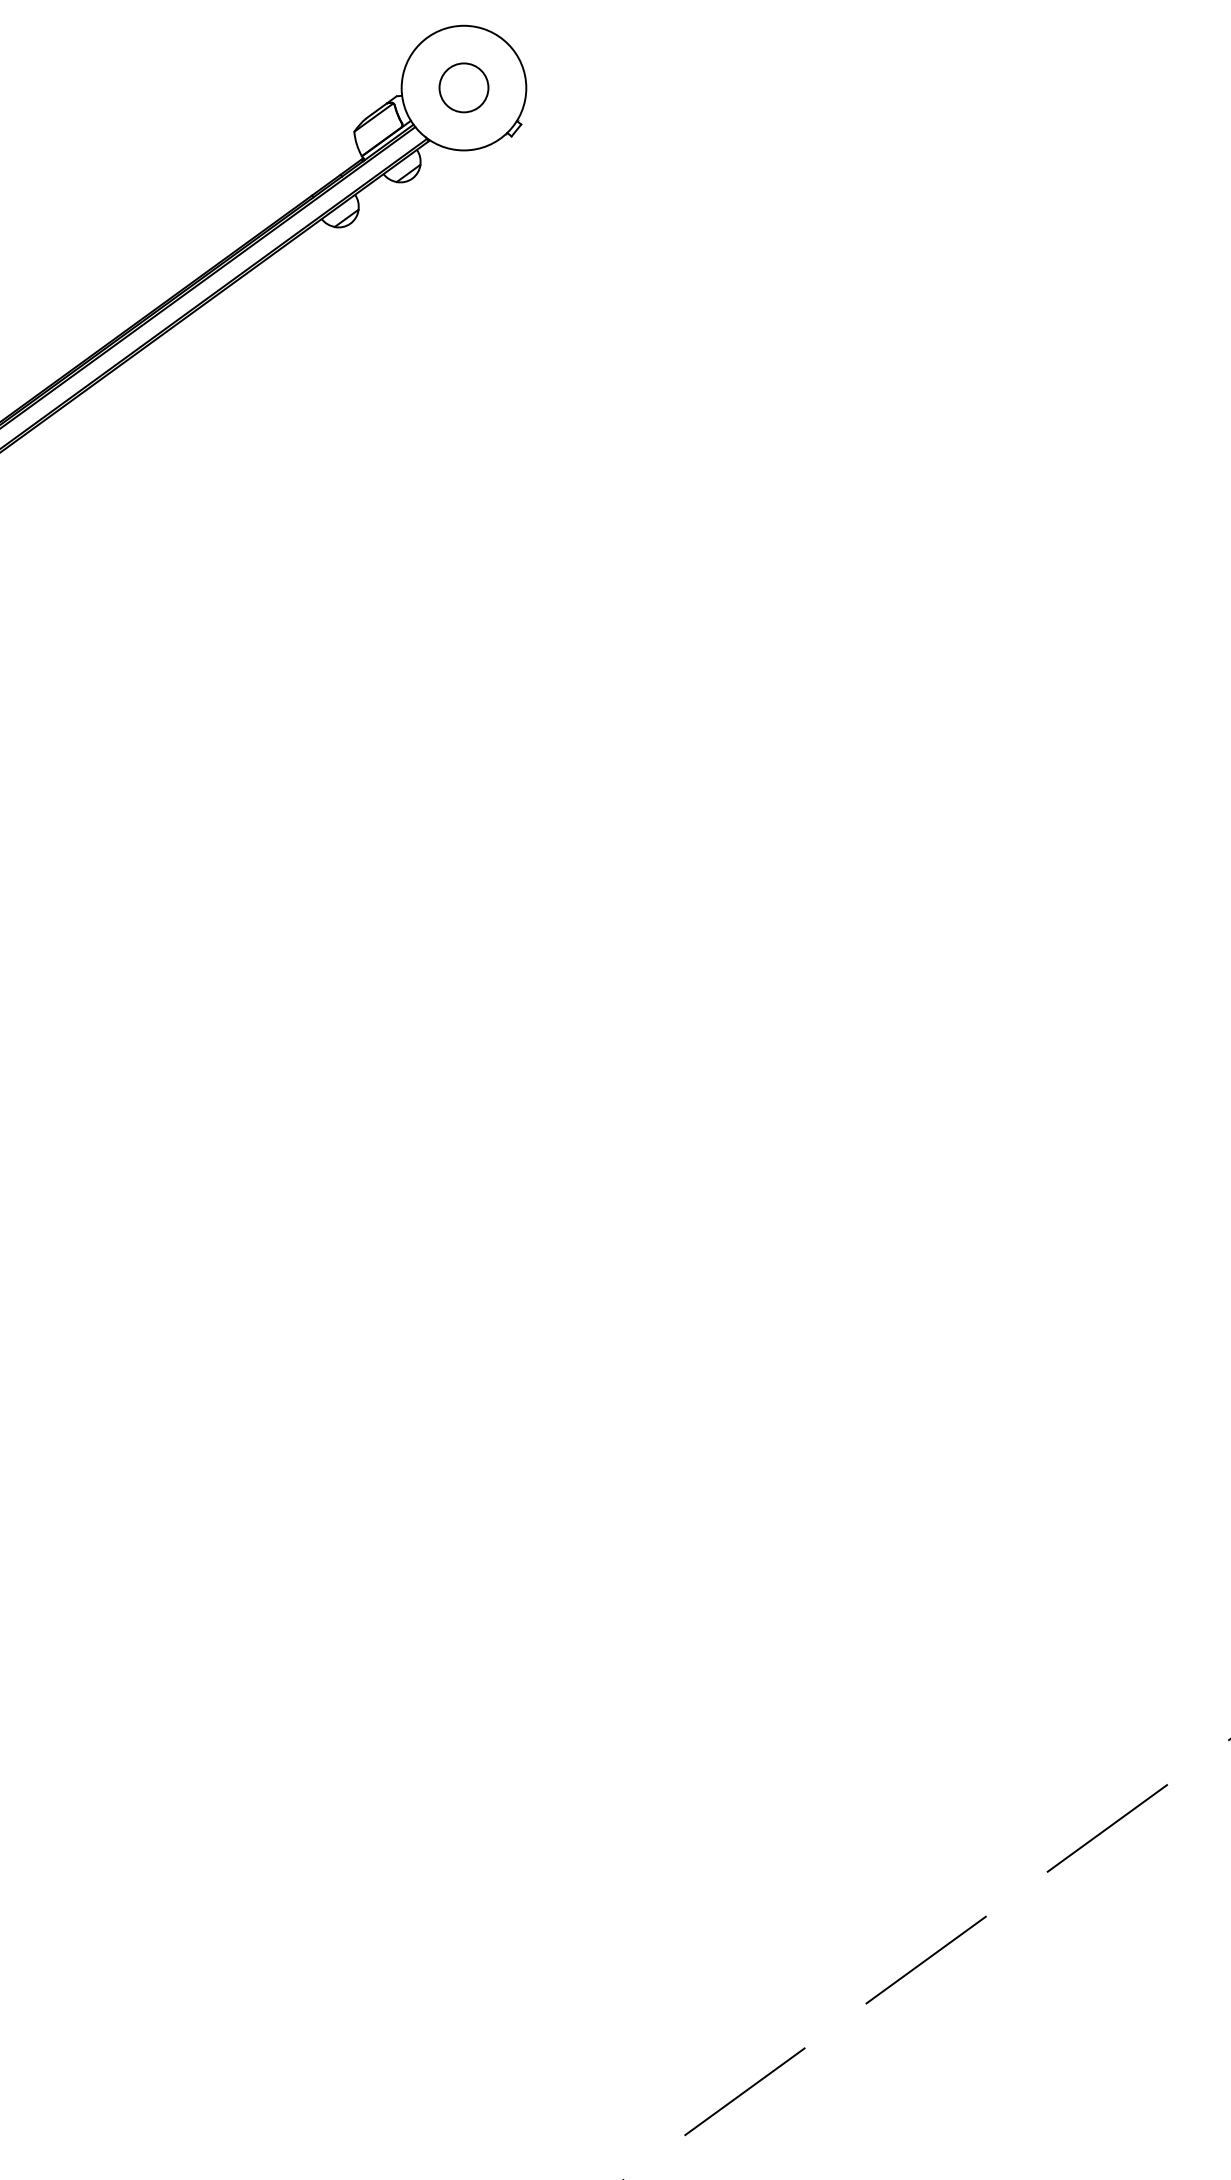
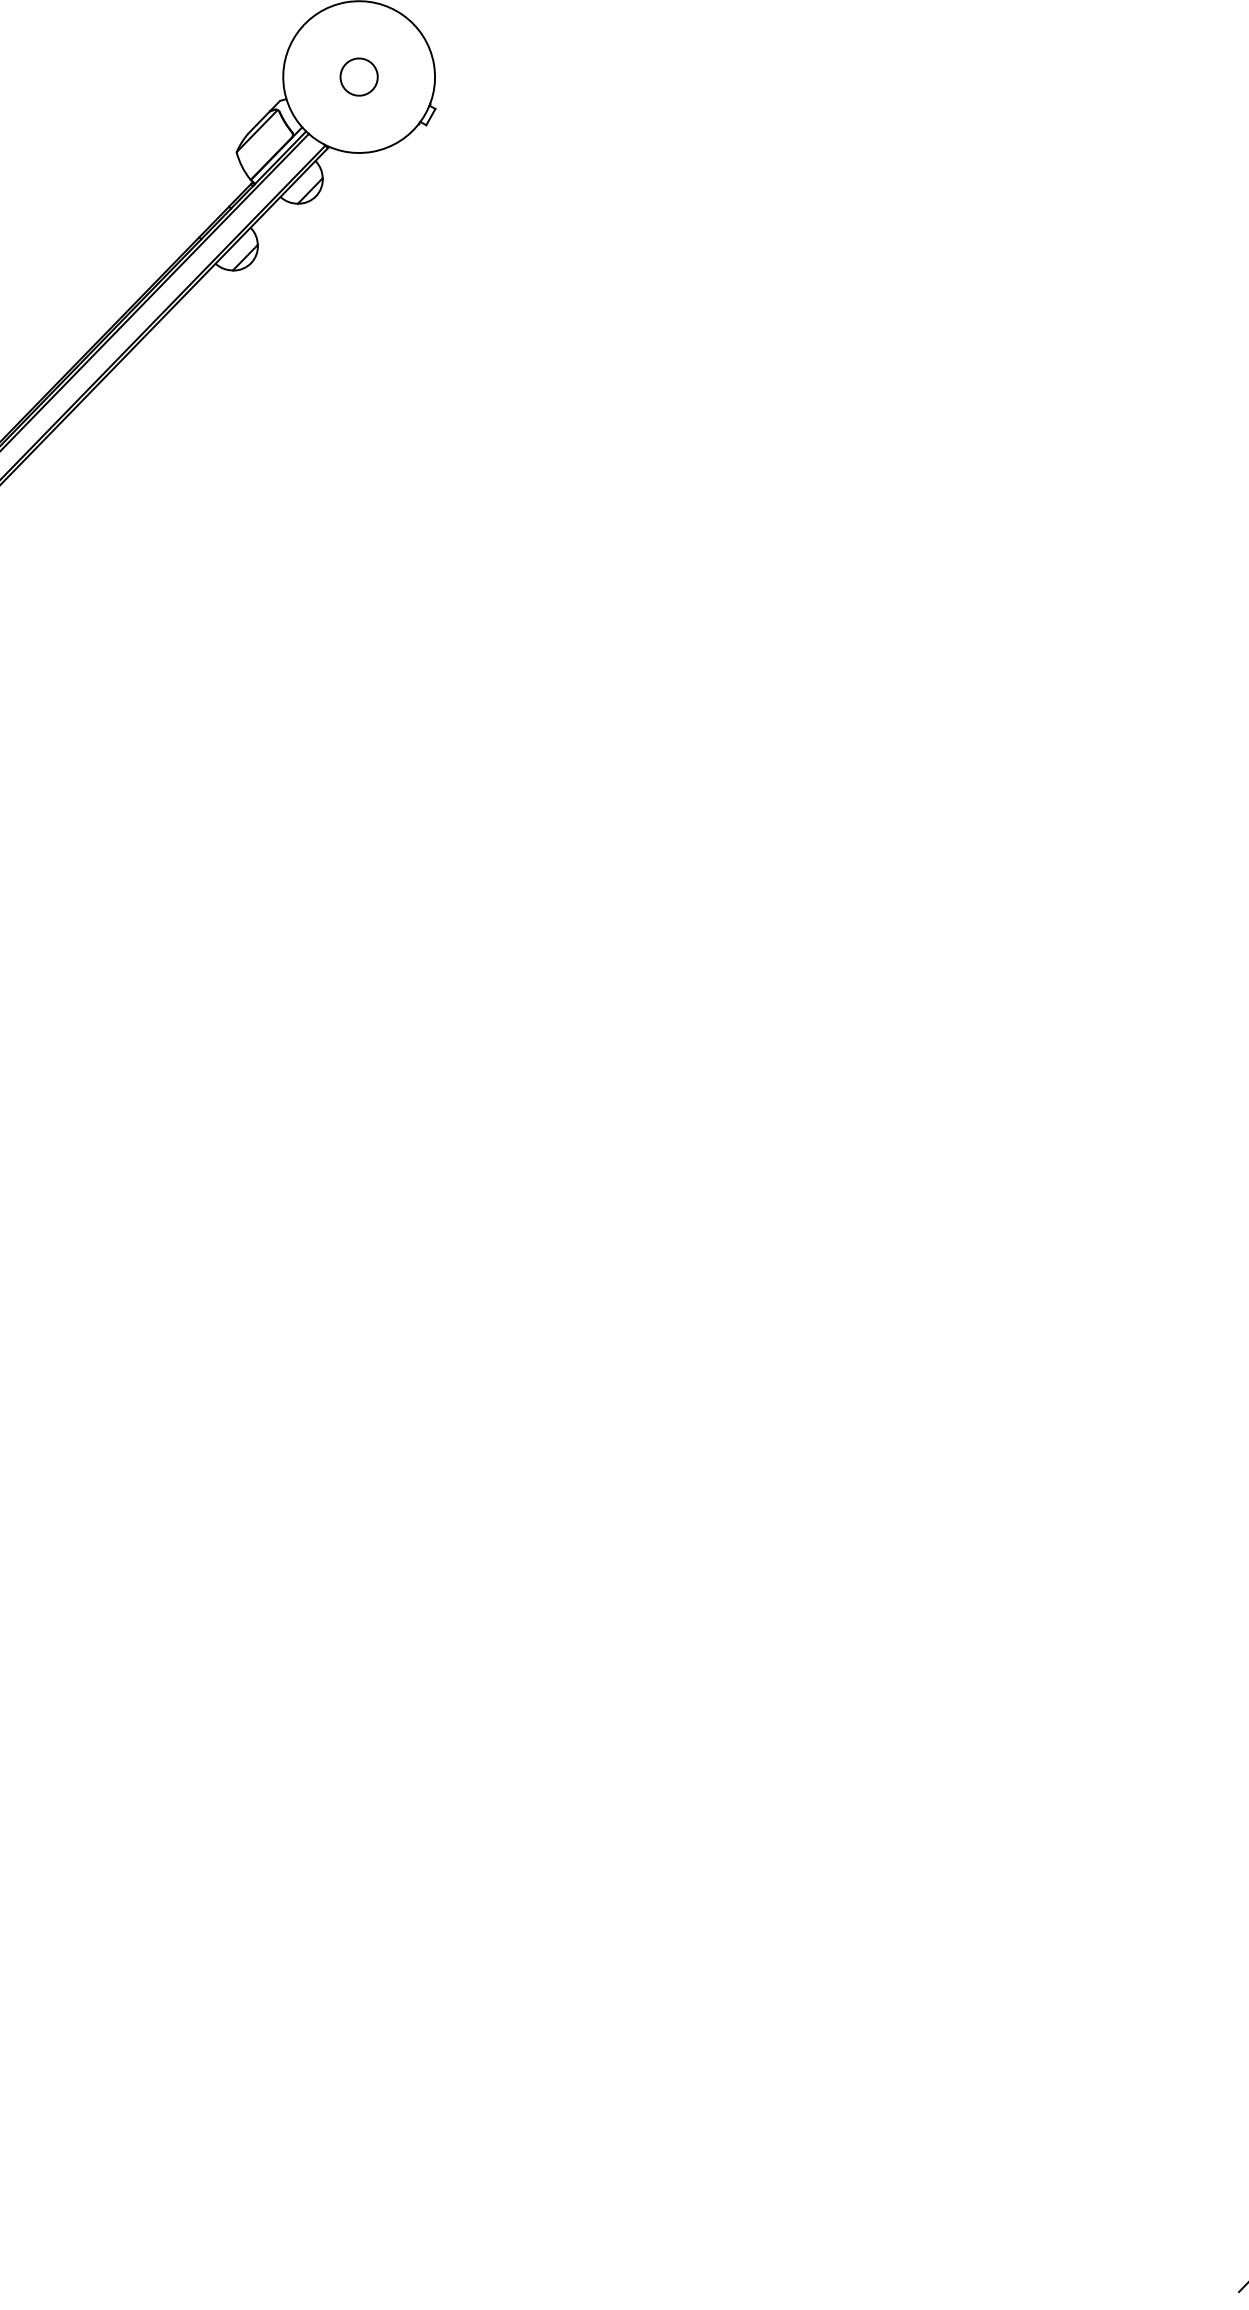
circle: (463, 88) -> (358, 77), size x0.62

